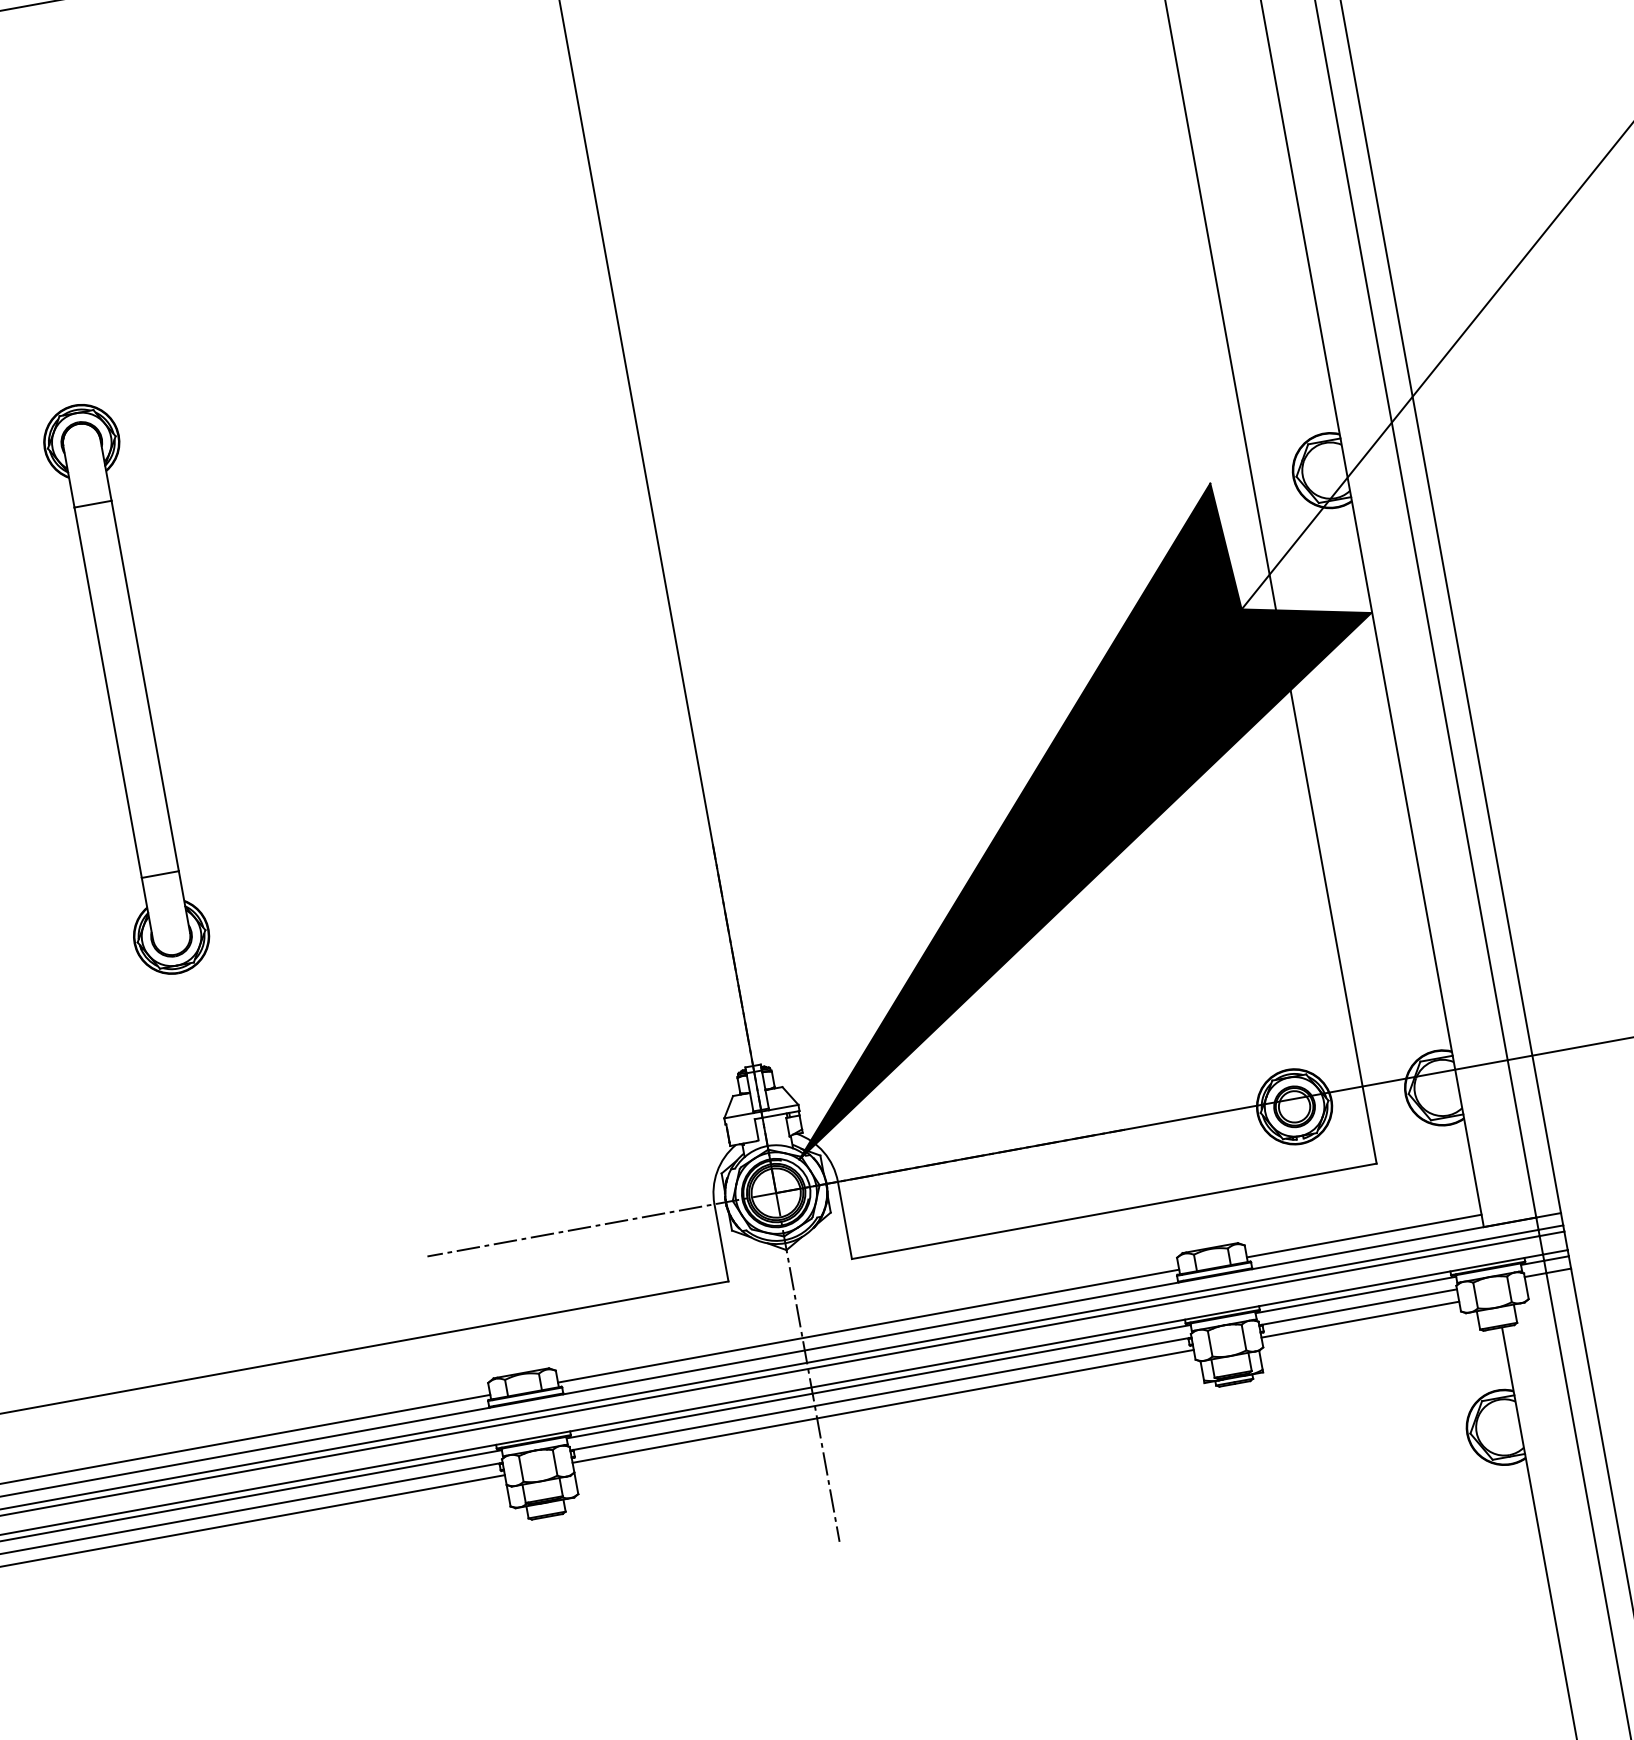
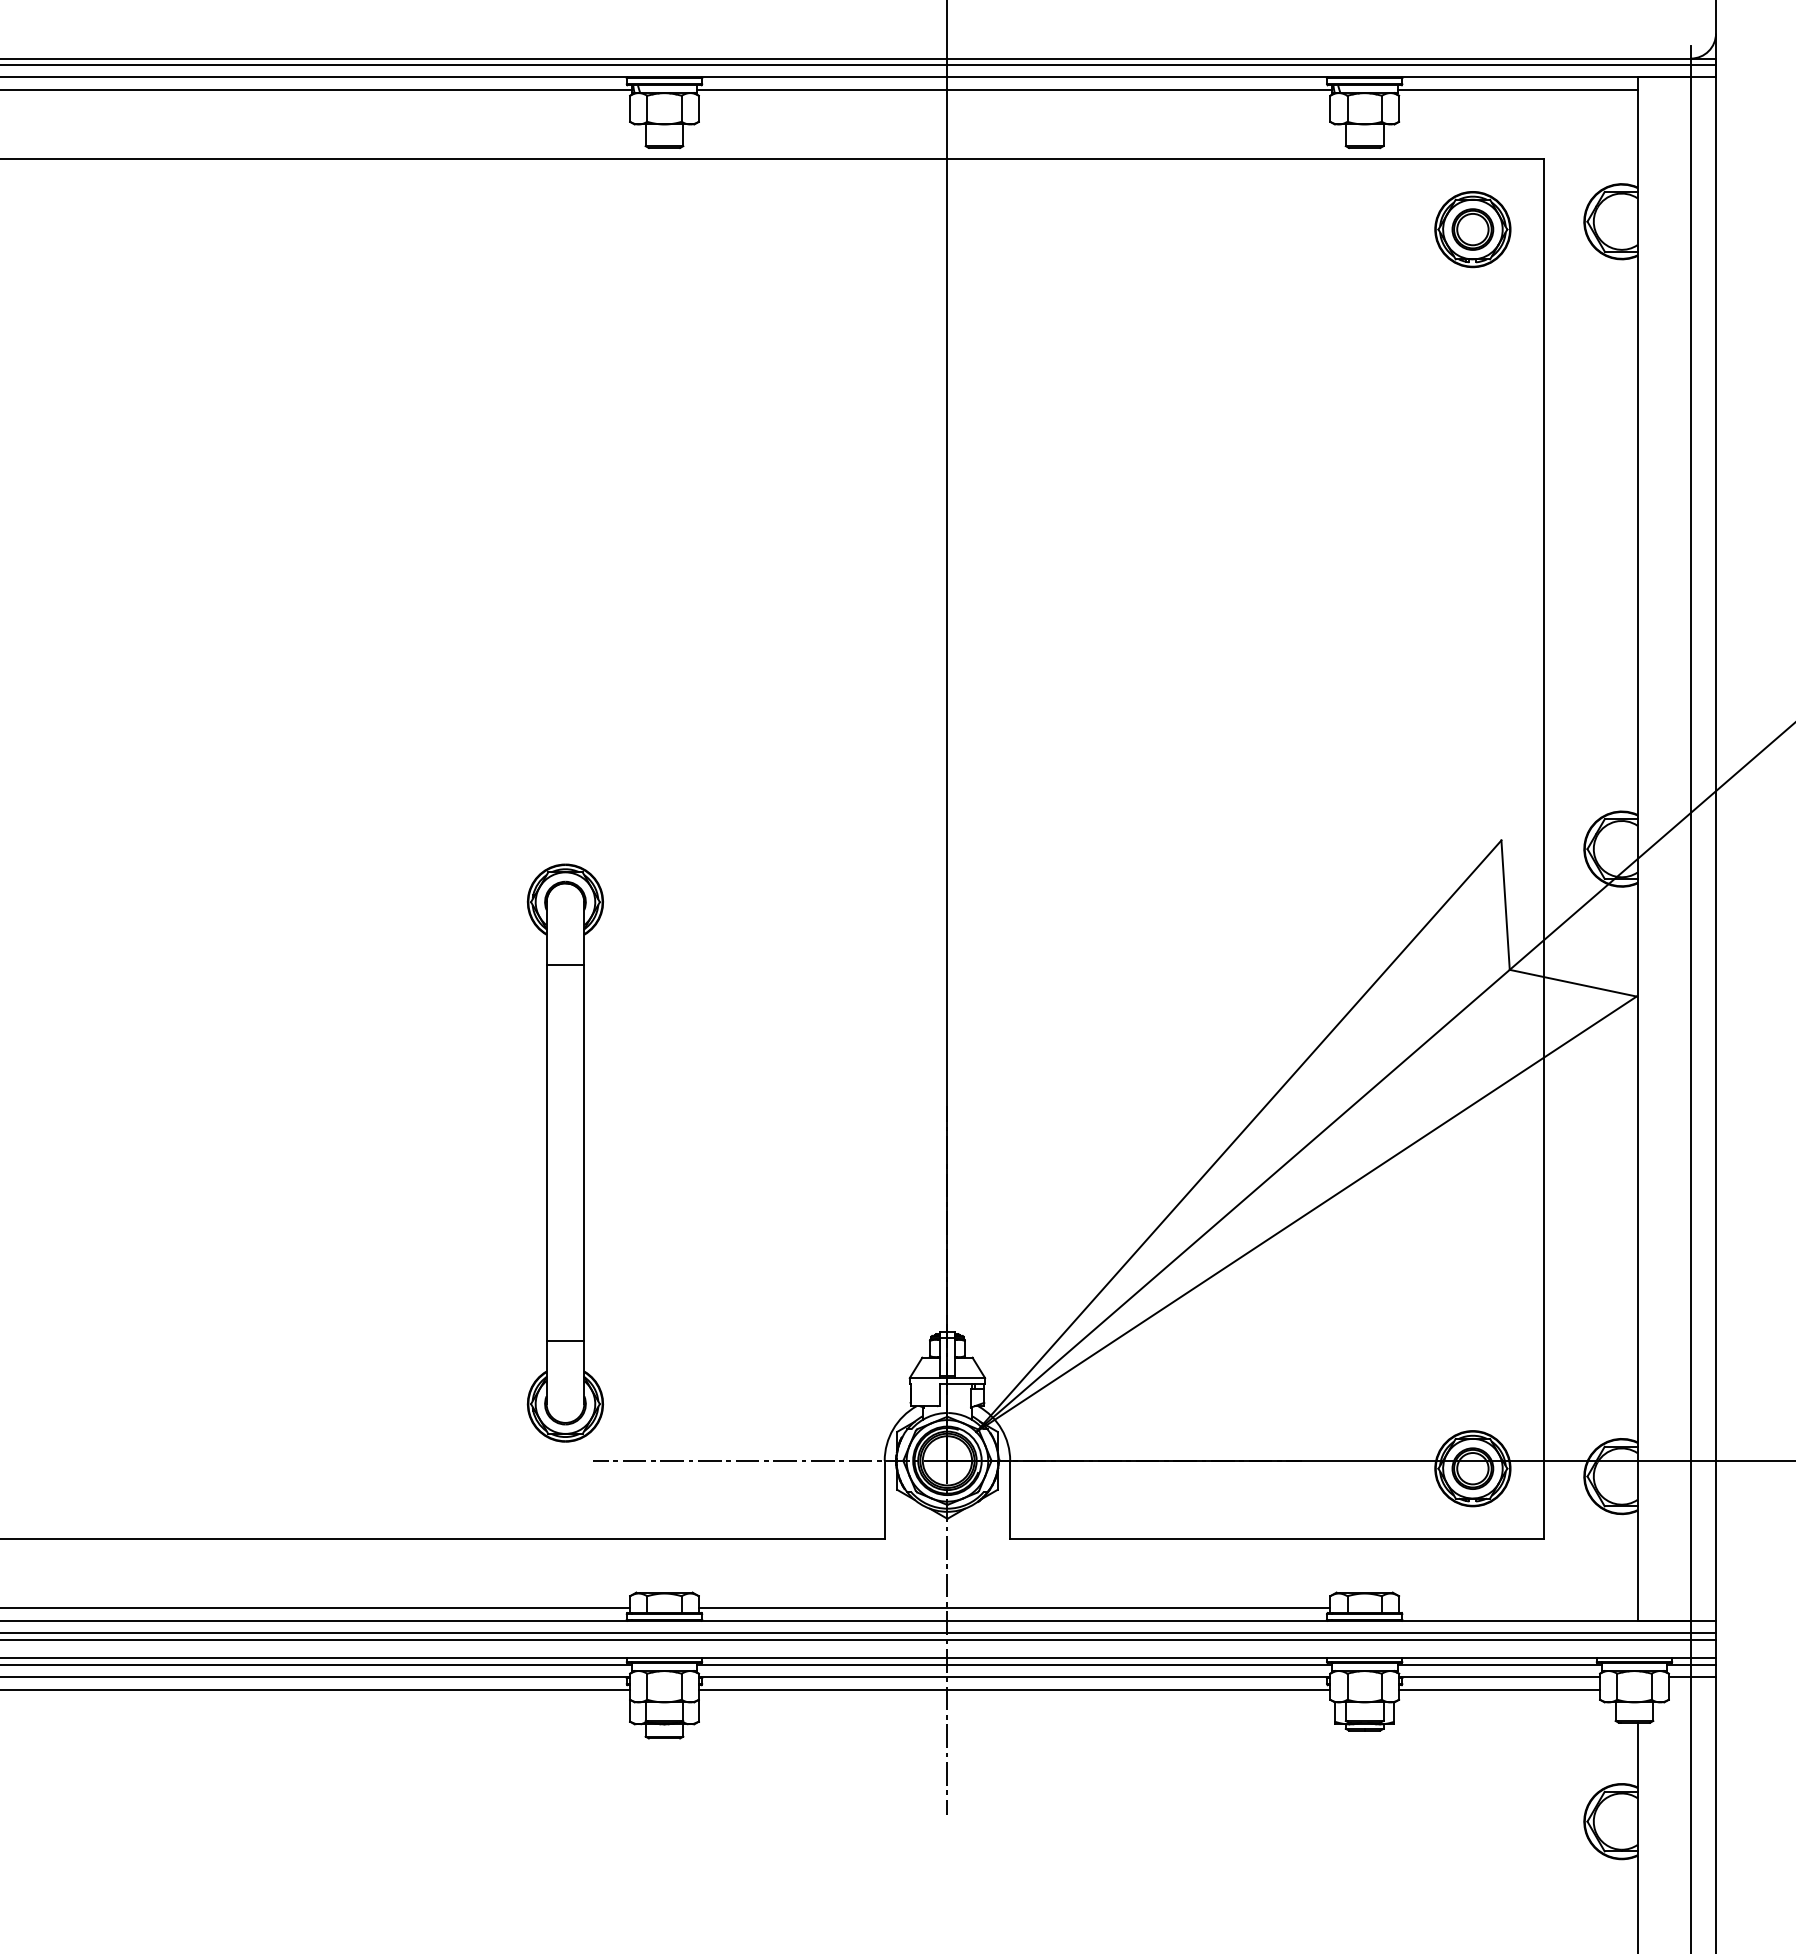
part: (125, 688) -> (564, 1152), moved
fill: (1071, 809) -> (1306, 1136), removed
line: (1364, 1236) -> (1518, 1608), removed

